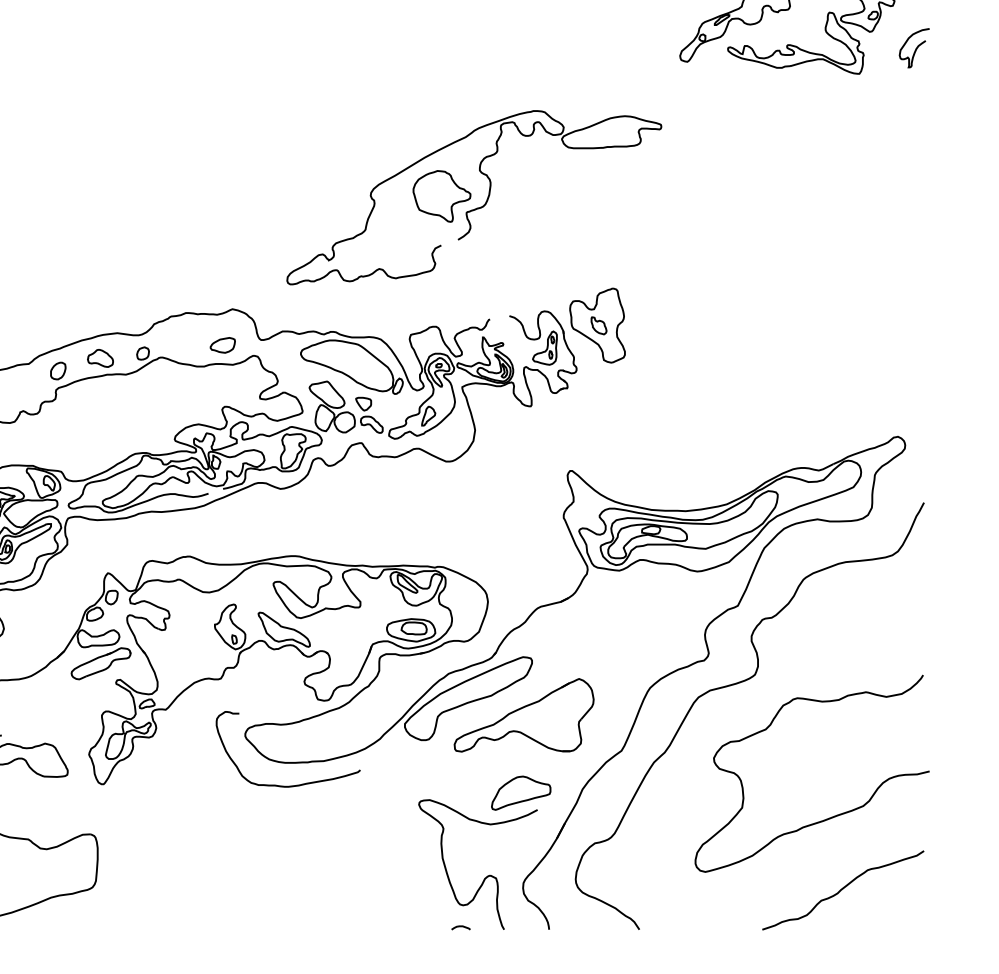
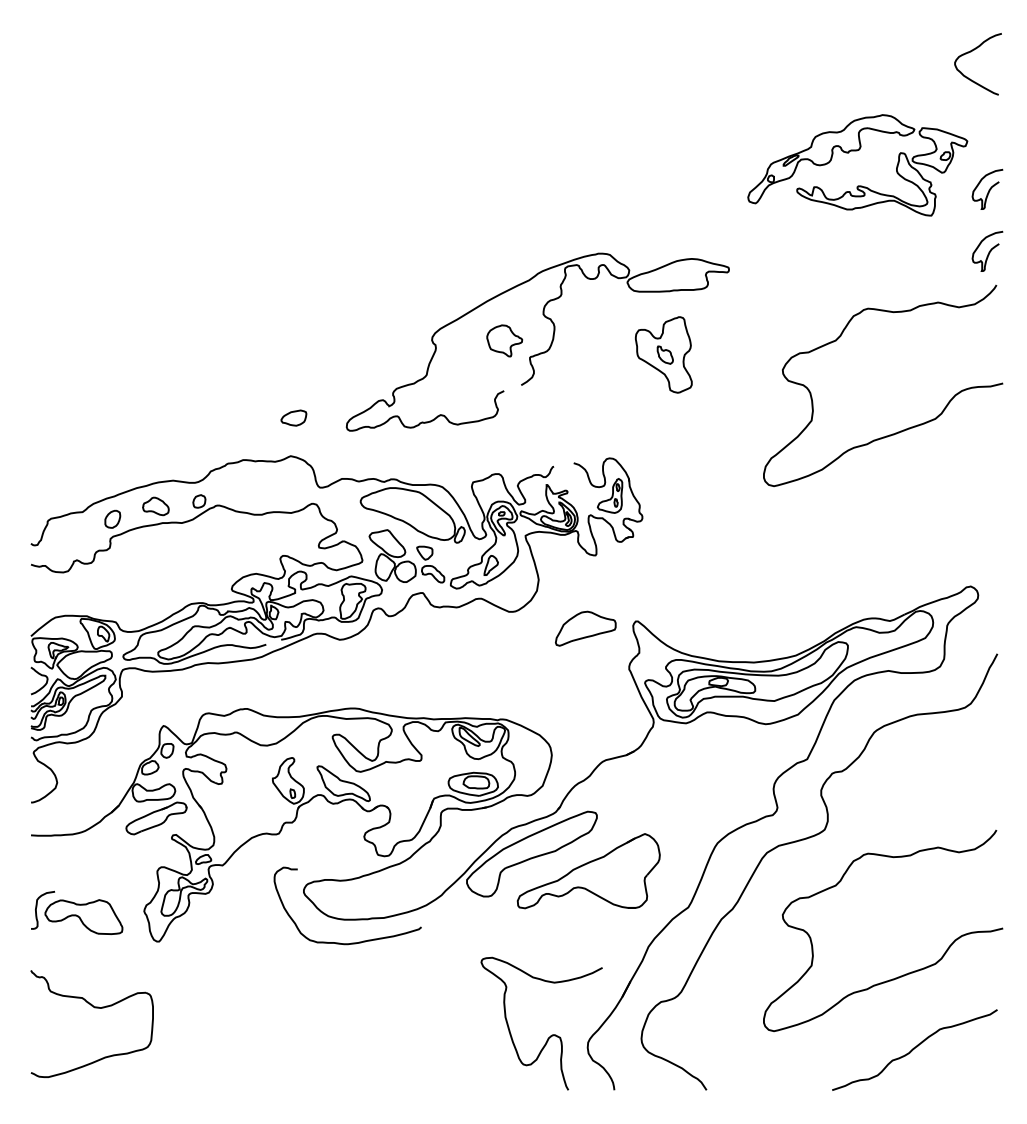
curve: (916, 107) -> (989, 250), added
part: (441, 196) -> (504, 340), size x0.6
curve: (829, 284) -> (900, 430), added
part: (597, 325) -> (663, 354), moved
part: (222, 344) -> (293, 417), moved
part: (520, 792) -> (585, 628), moved
curve: (461, 927) -> (524, 1087), removed

